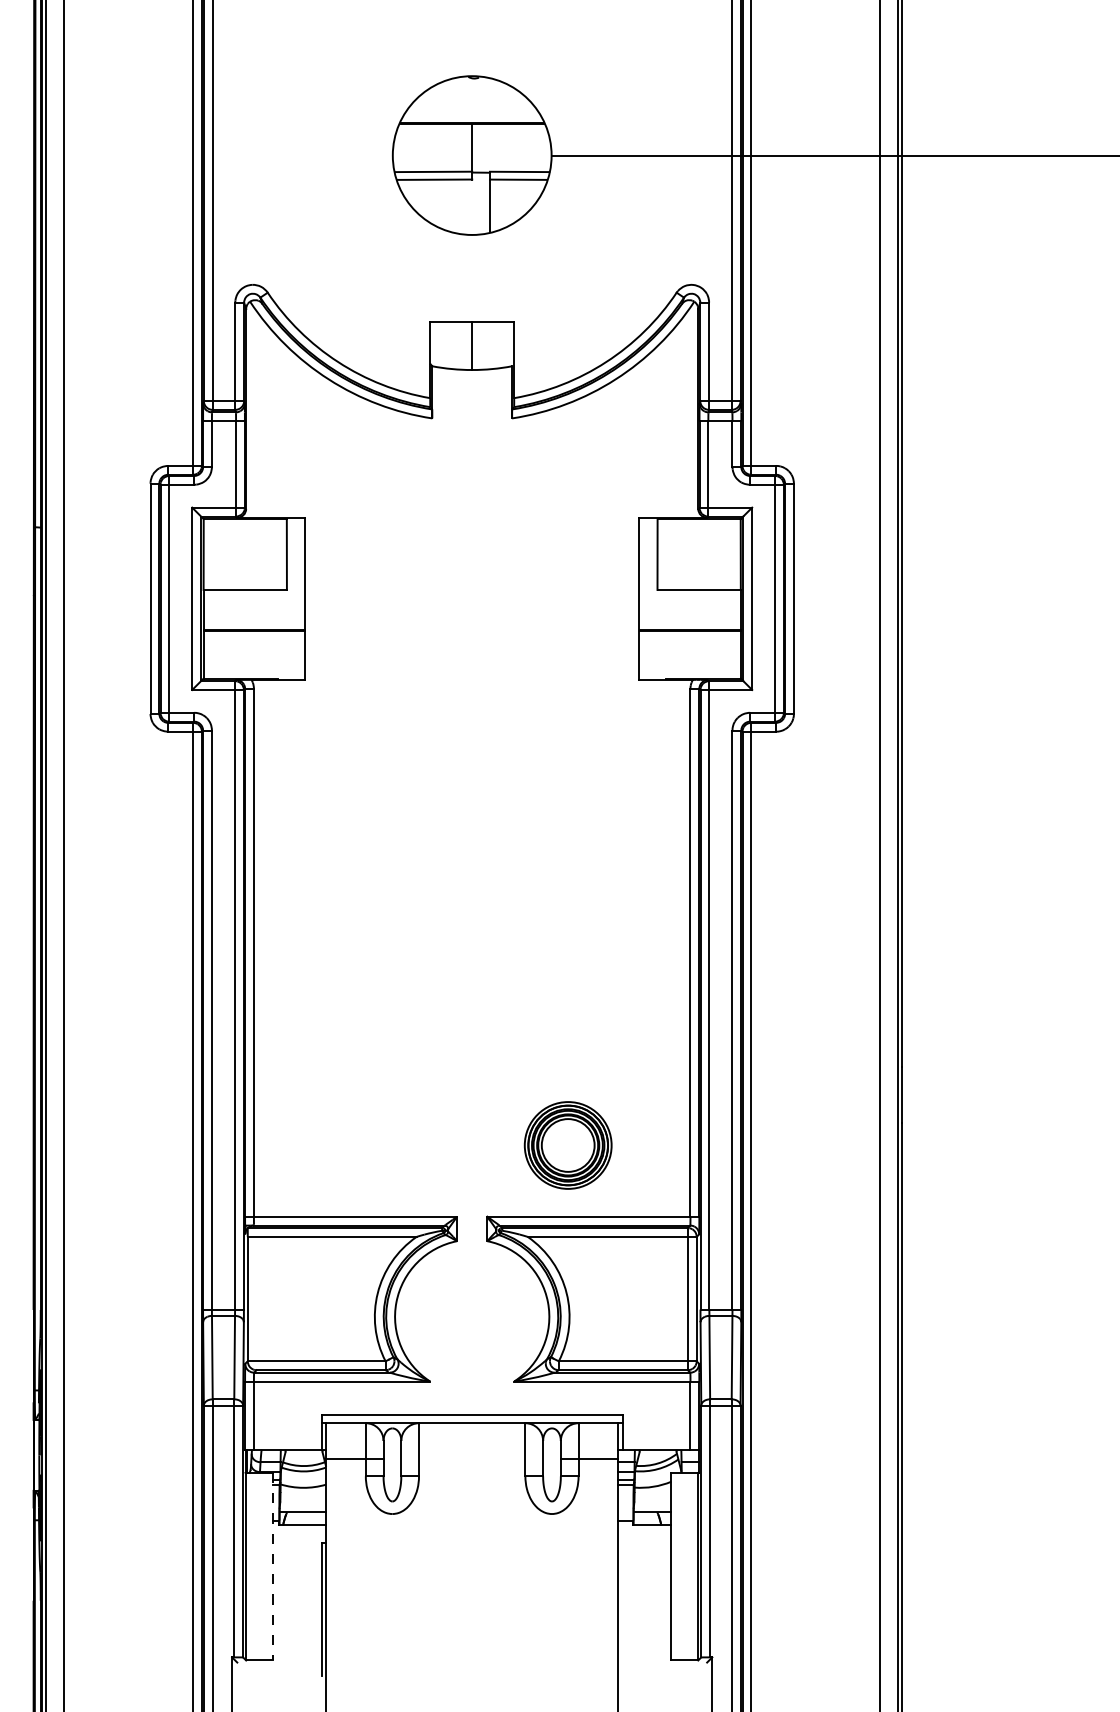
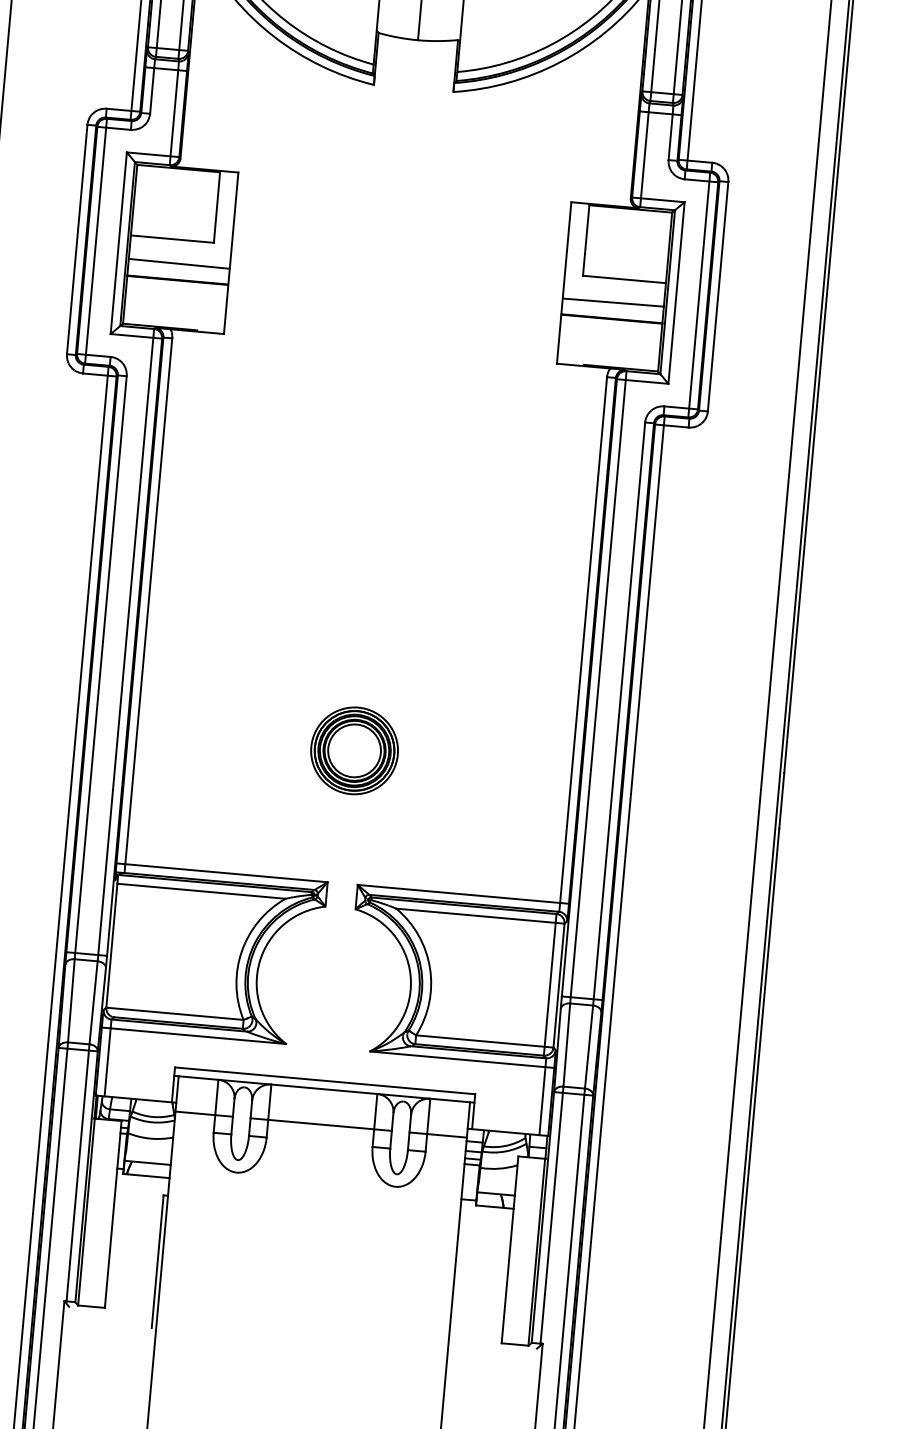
line: (253, 613) -> (178, 263), added
line: (689, 613) -> (612, 302), added
part: (567, 1145) -> (353, 750), moved
line: (472, 1458) -> (321, 1124), added
line: (273, 1566) -> (113, 1214), dashed -> solid

